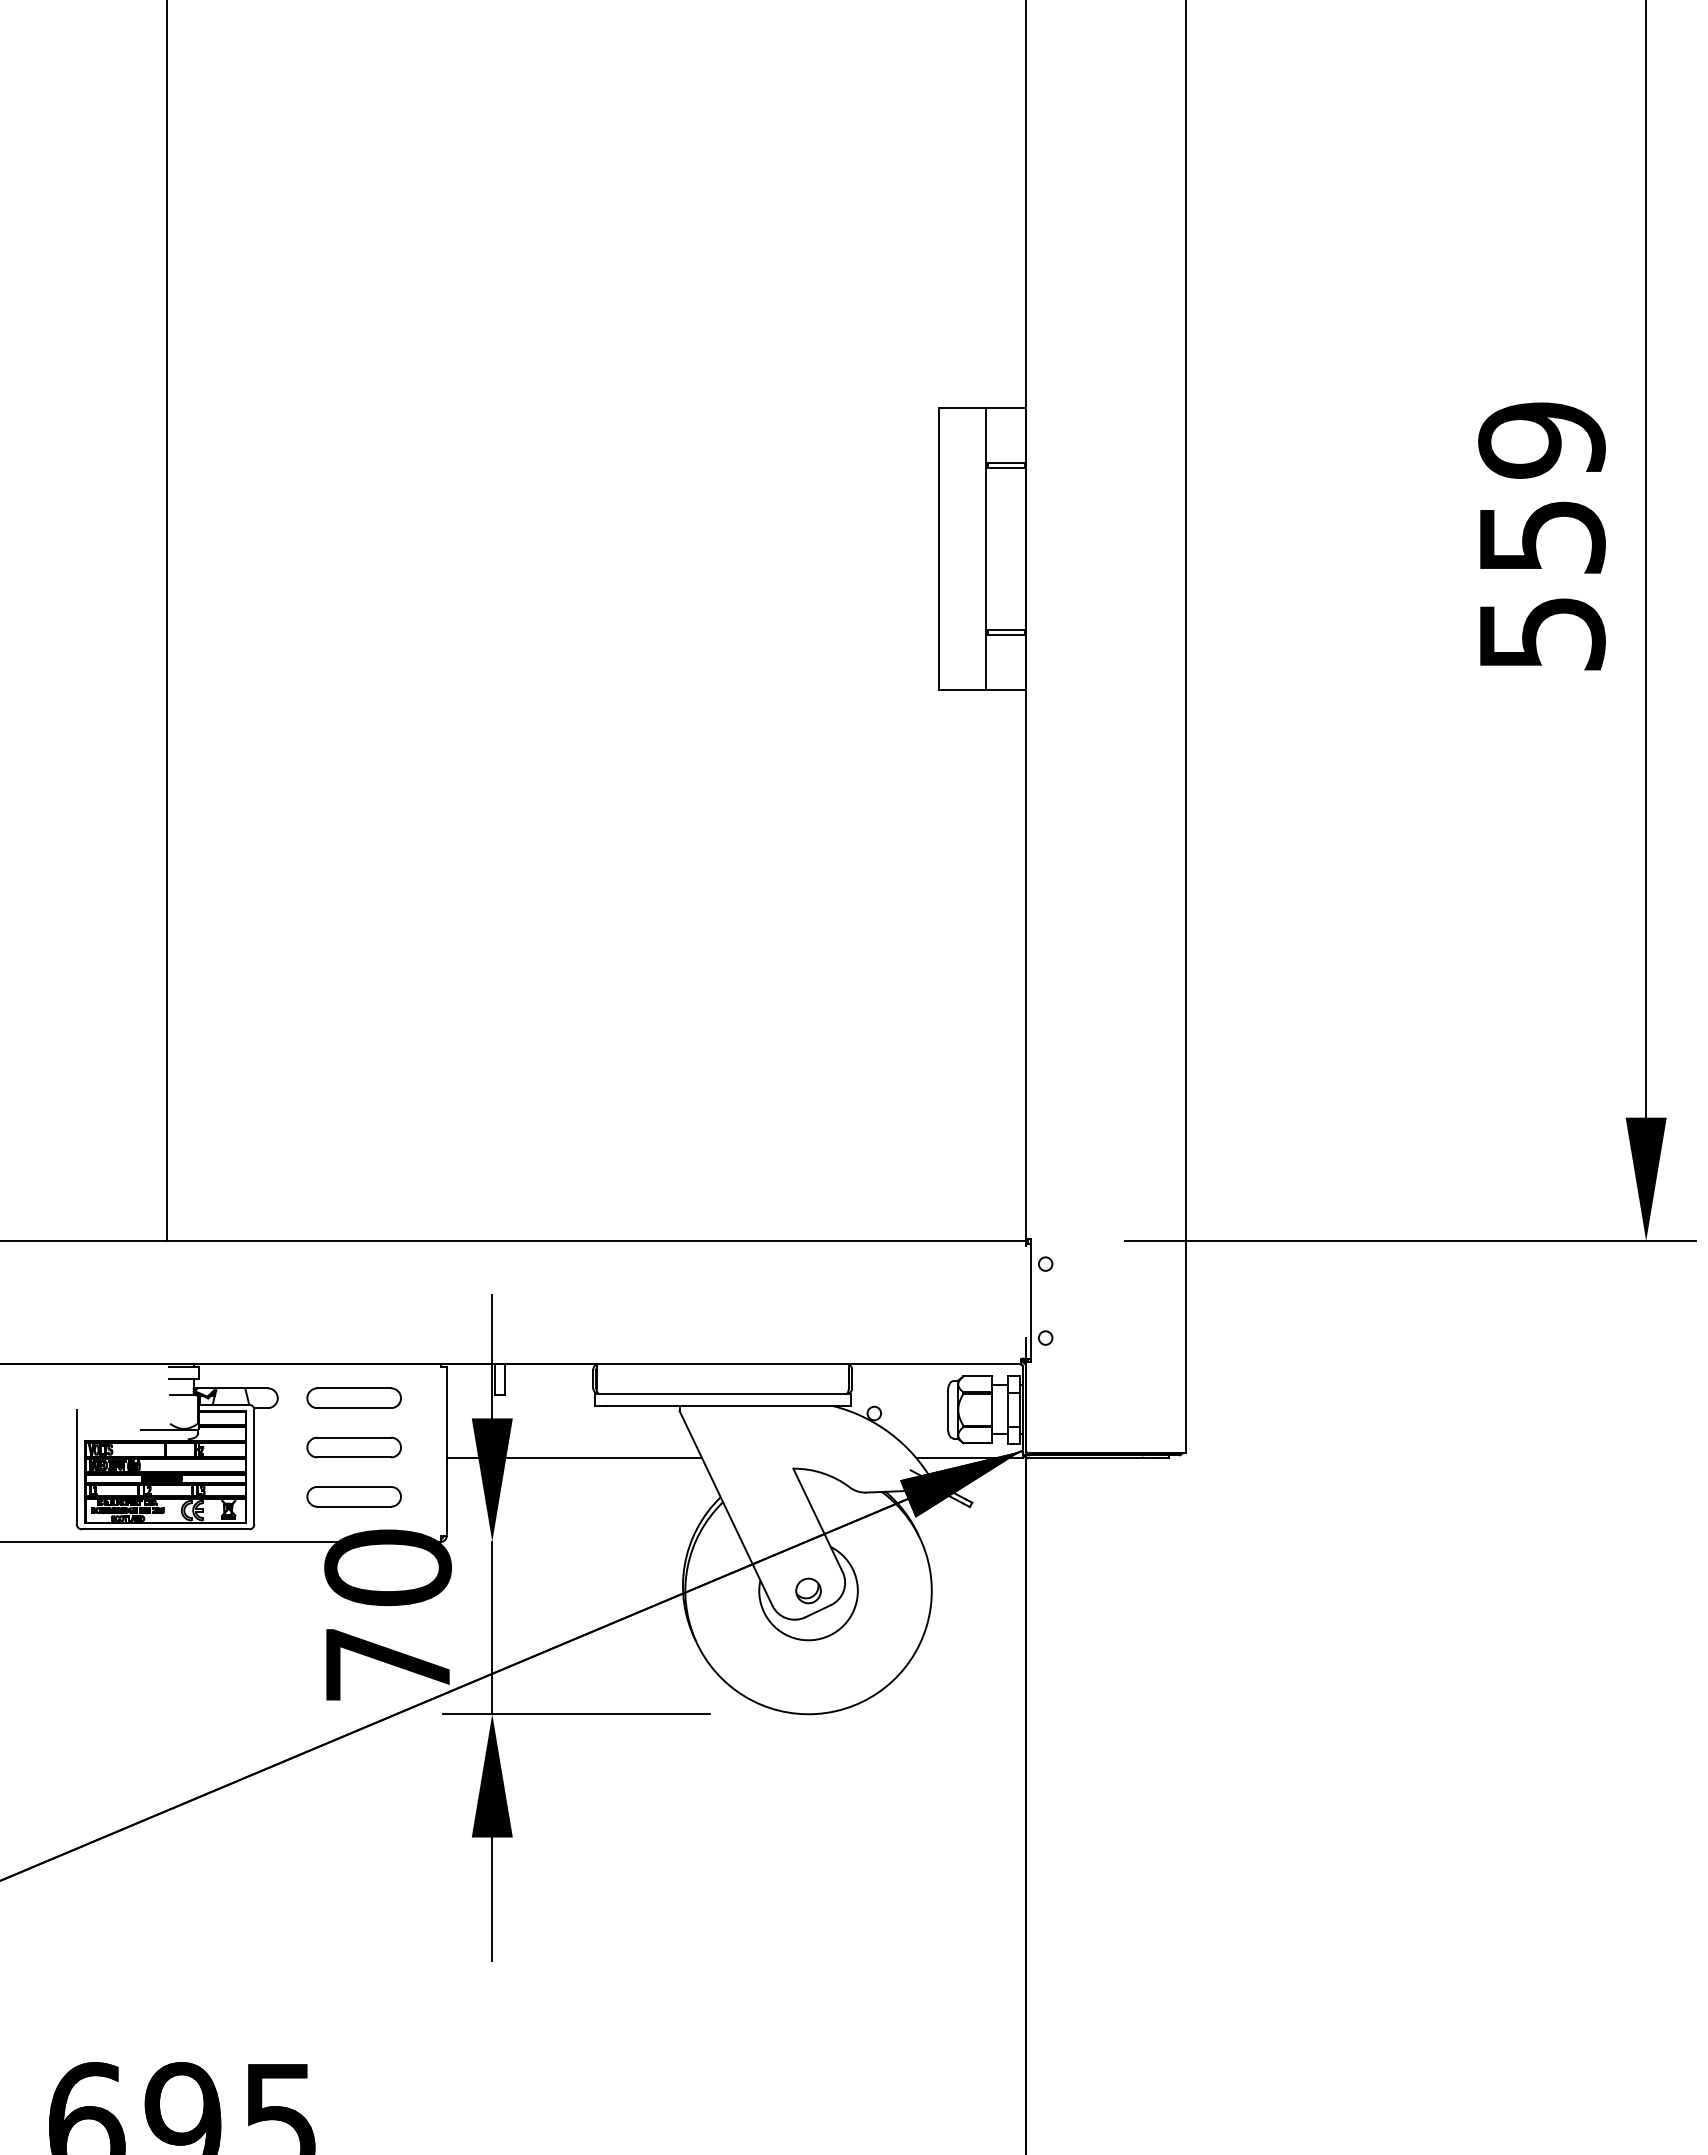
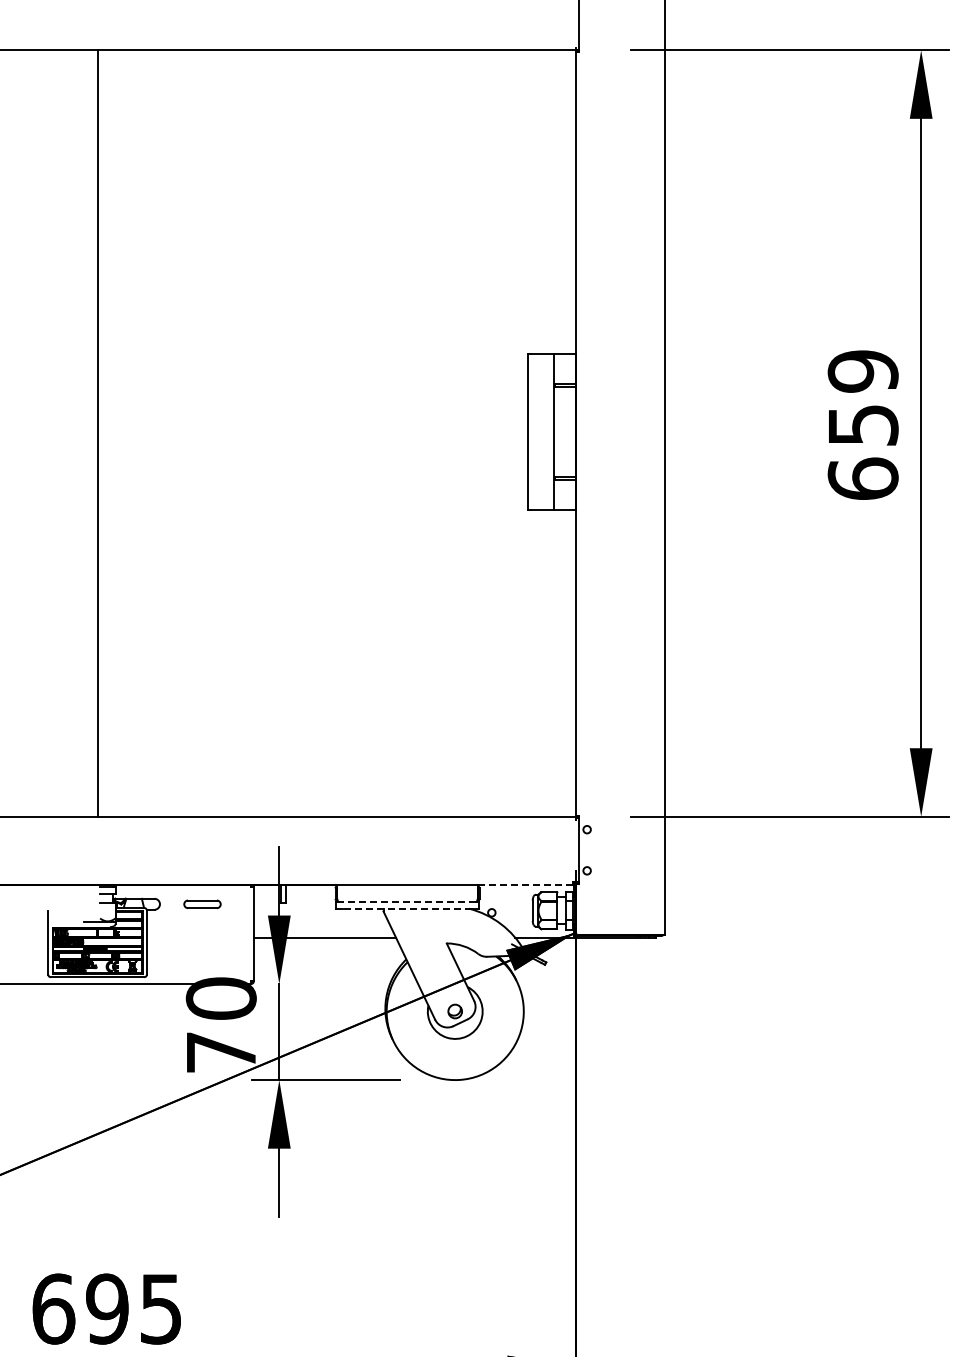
text: (1540, 632) -> (862, 478), 559 -> 659
line: (934, 1364) -> (525, 885), solid -> dashed
line: (722, 1393) -> (407, 901), solid -> dashed
part: (354, 1398) -> (202, 904), size x0.7
line: (722, 1405) -> (407, 908), solid -> dashed
part: (354, 1447) -> (202, 931), removed
part: (354, 1495) -> (202, 958), removed

